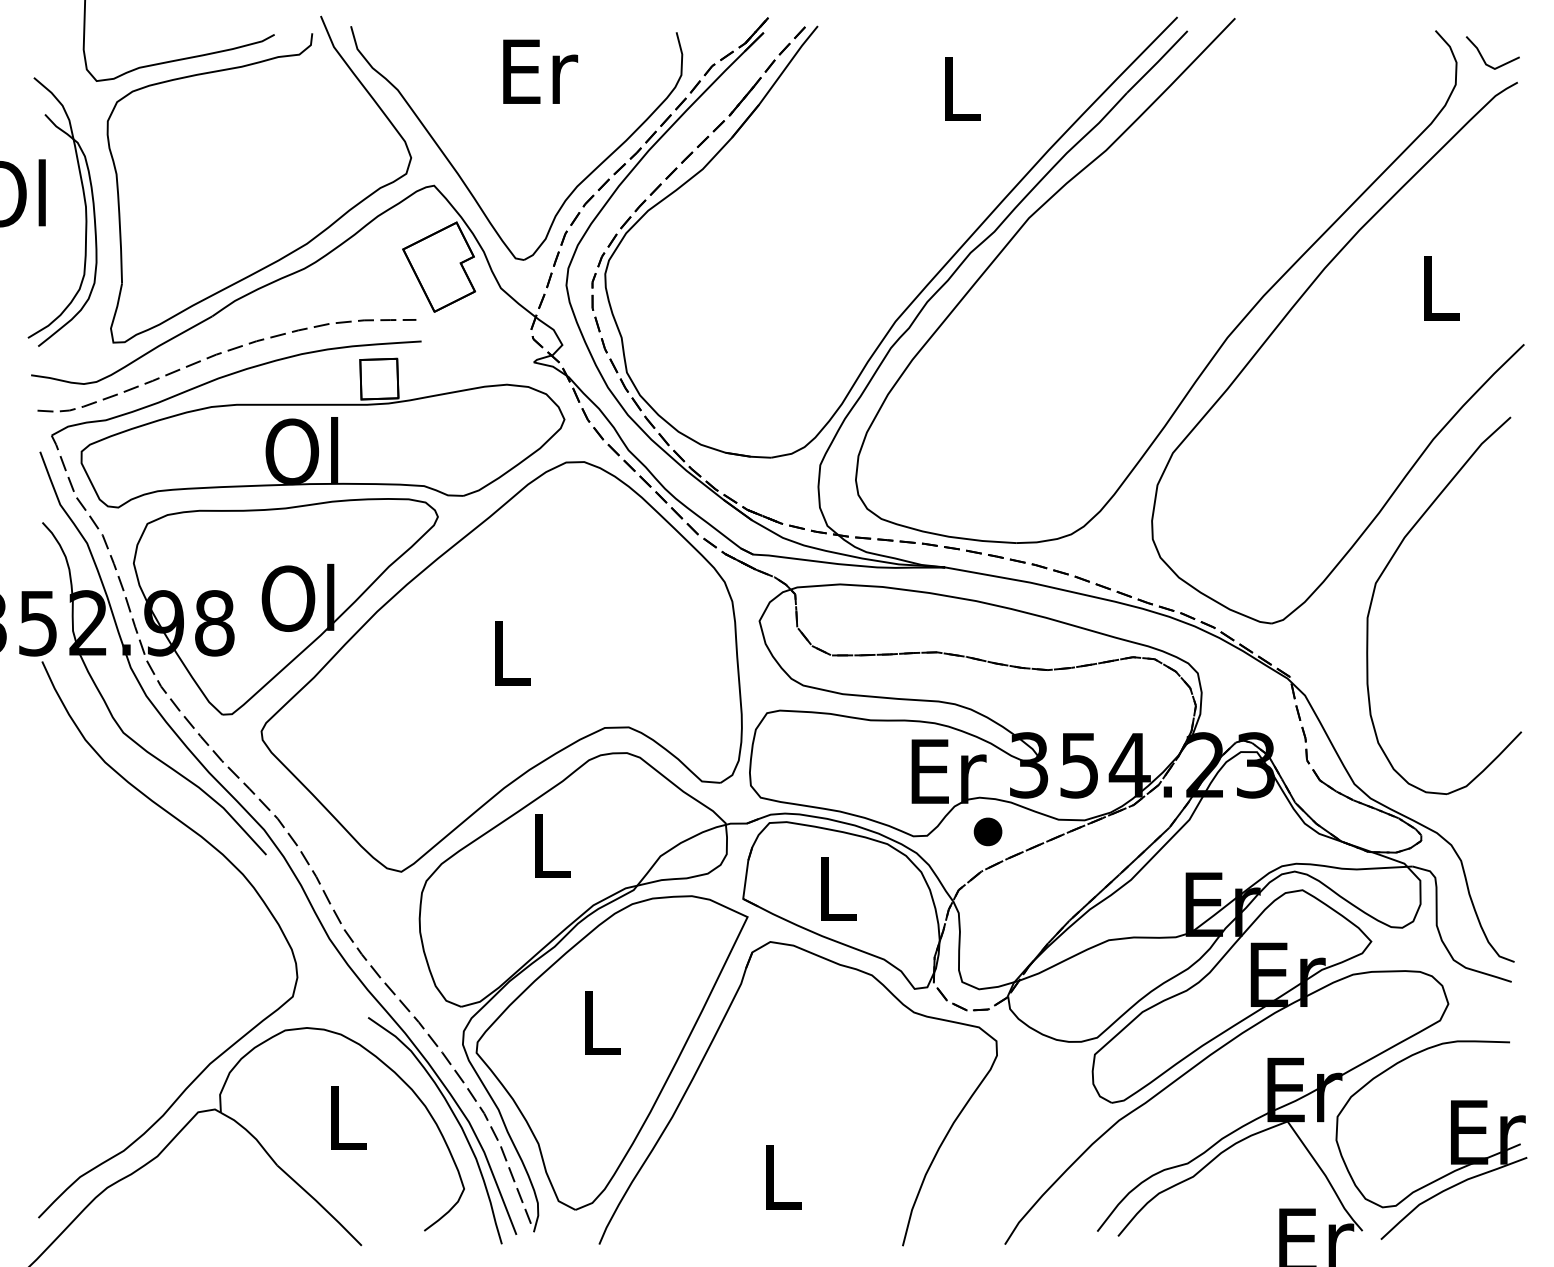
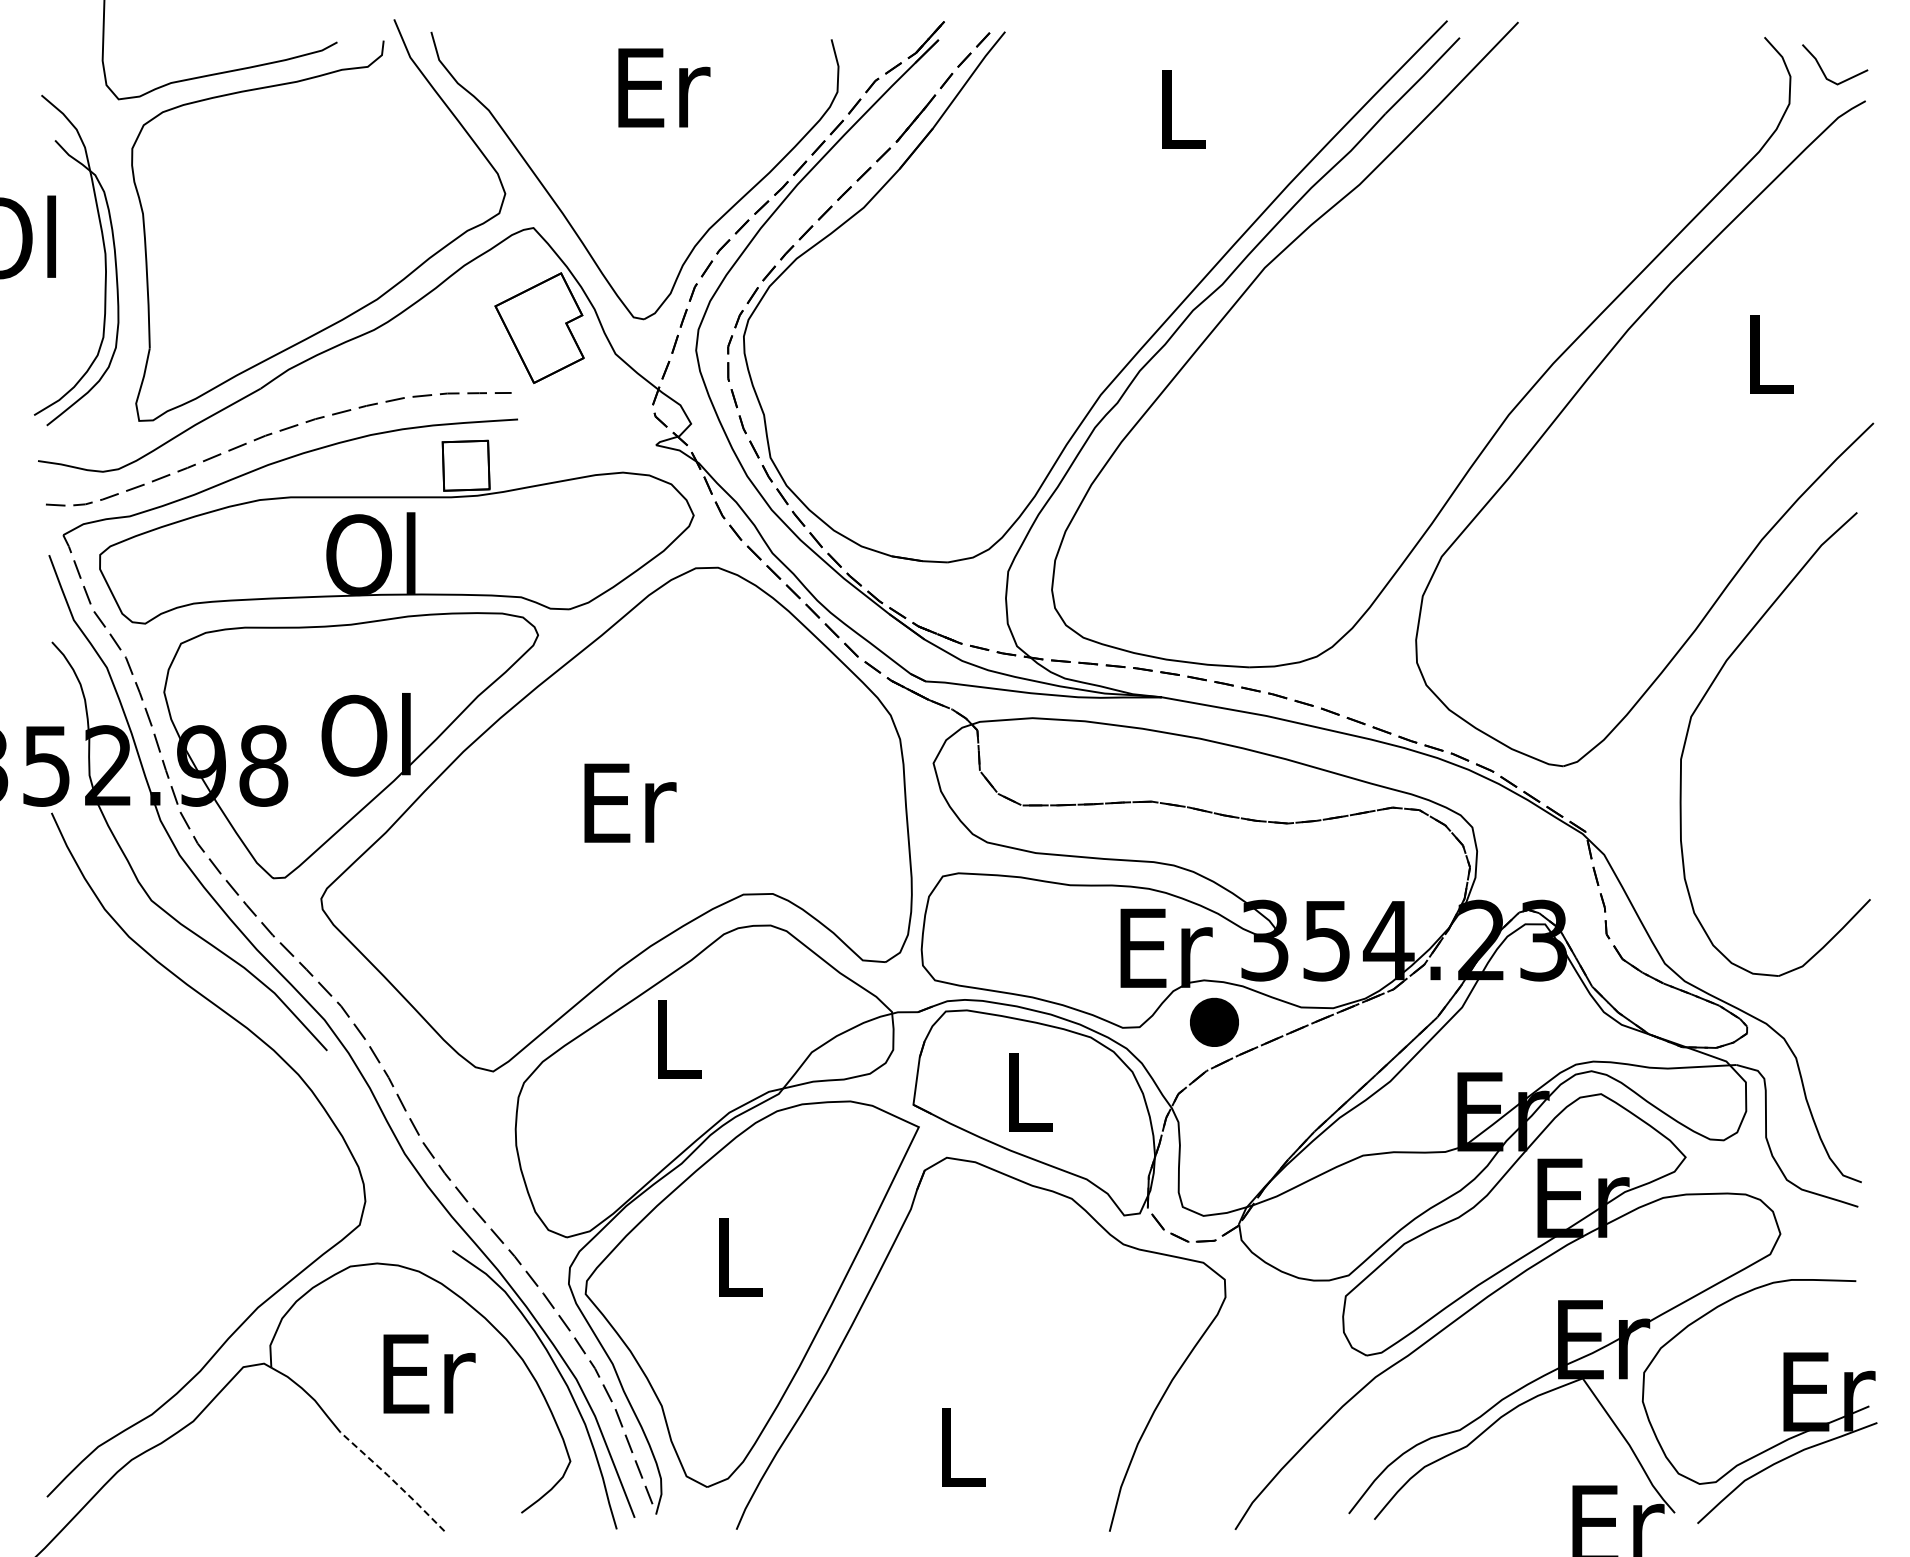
text: (513, 653) -> (630, 802), L -> Er
part: (988, 831) -> (1214, 1022), size x1.4
text: (349, 1117) -> (429, 1373), L -> Er
line: (320, 1204) -> (393, 1480), solid -> dashed

